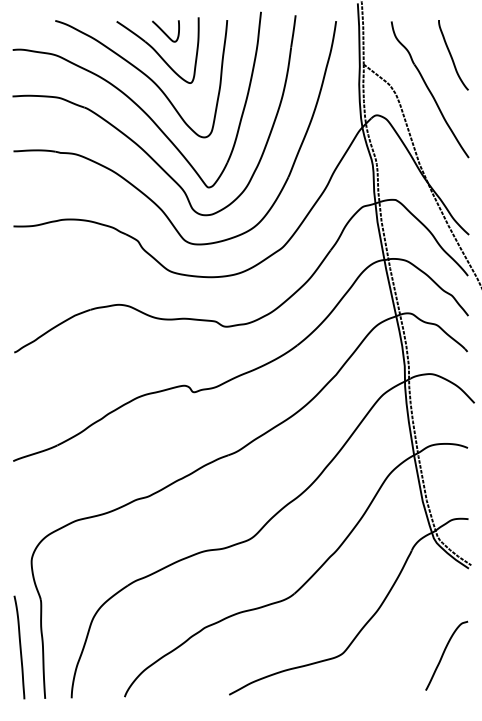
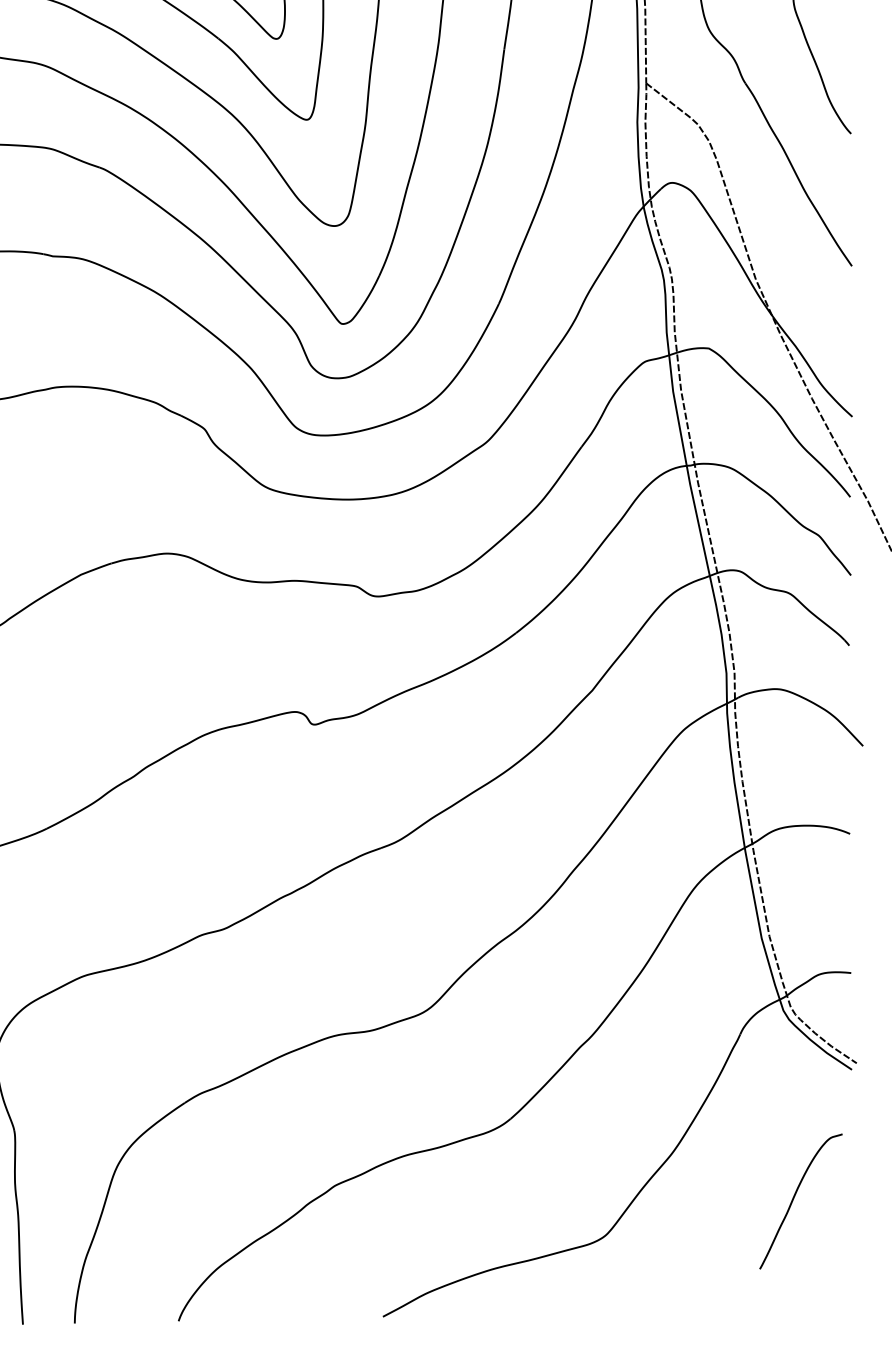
curve: (444, 653) -> (796, 1196), moved

